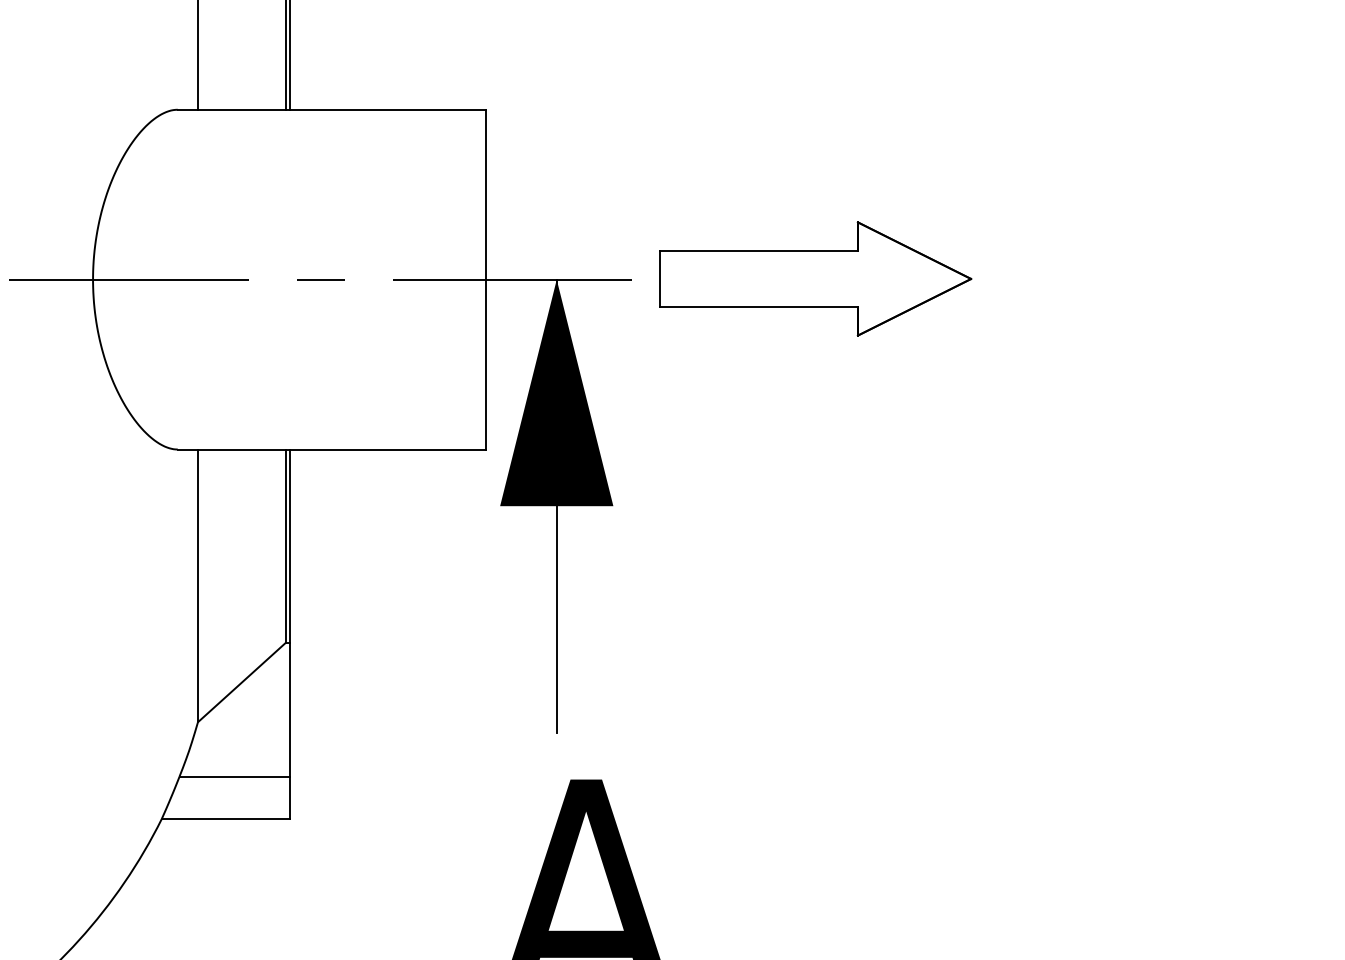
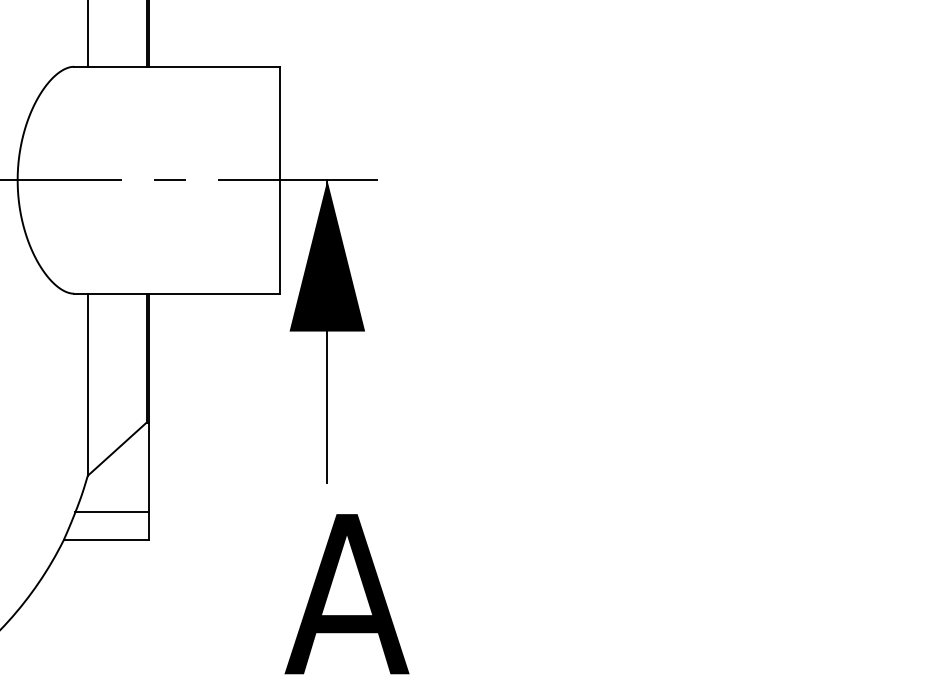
part: (815, 278) -> (500, 179), removed

